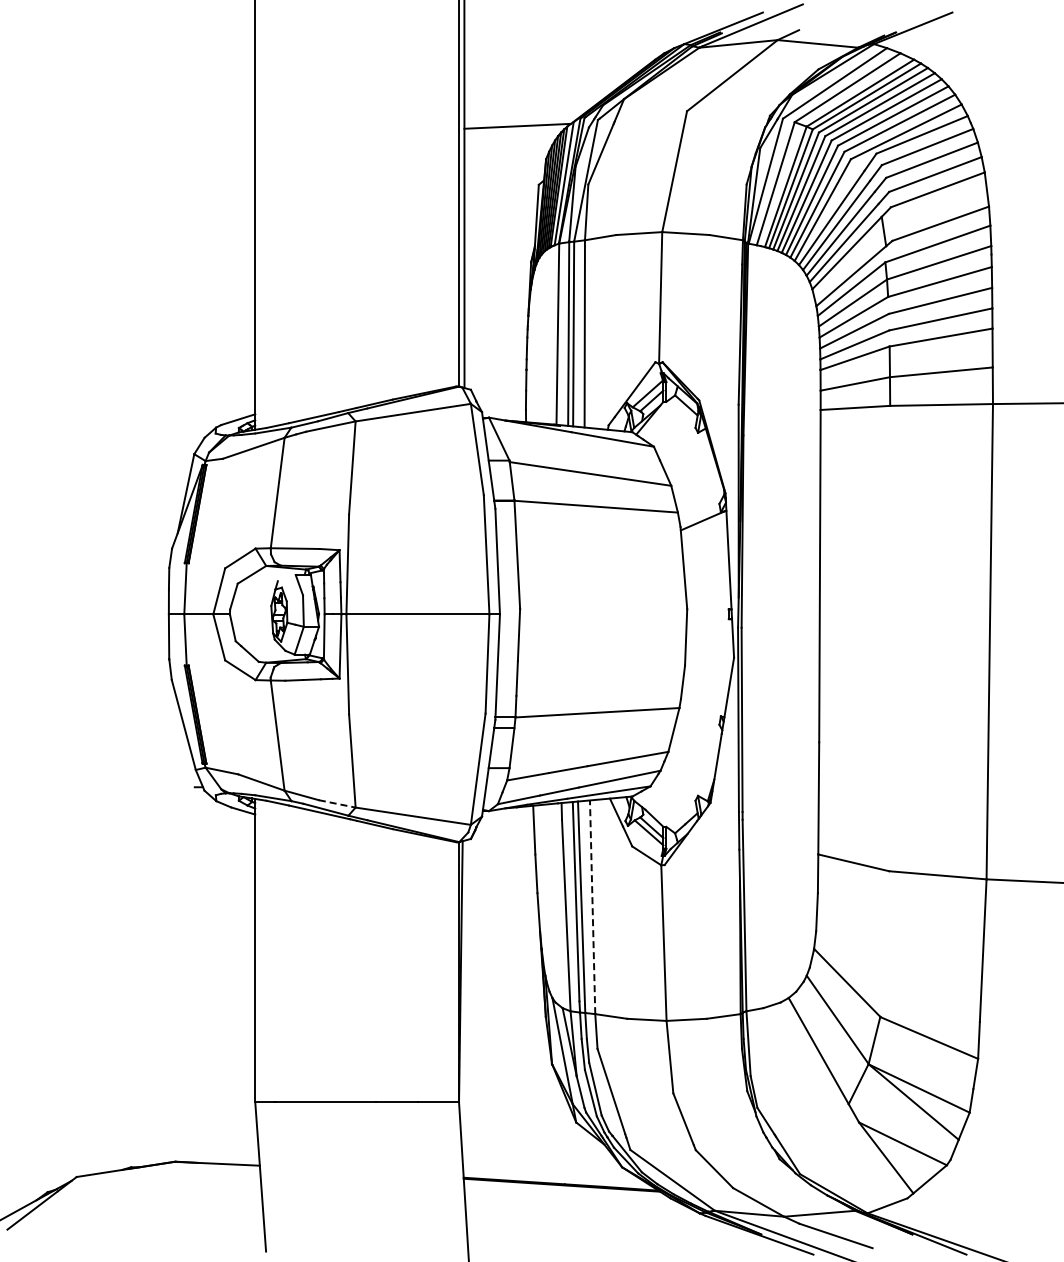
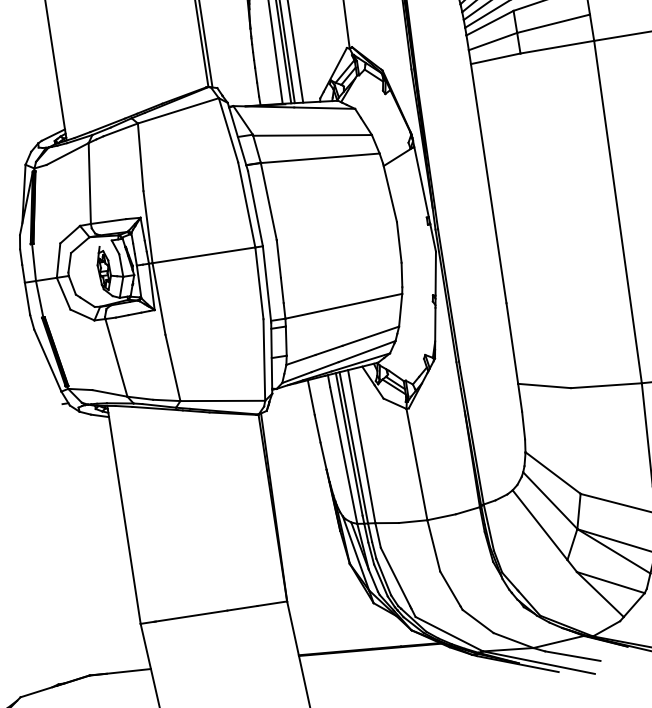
line: (337, 803) -> (166, 400), dashed -> solid
line: (592, 907) -> (361, 446), dashed -> solid

